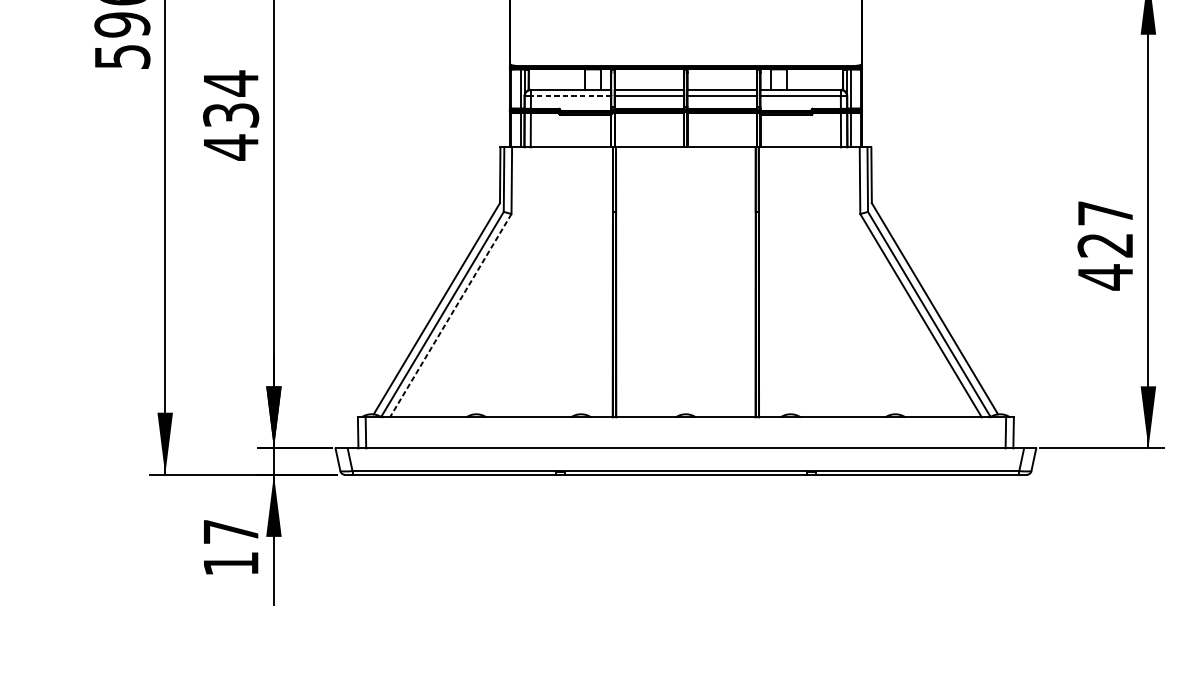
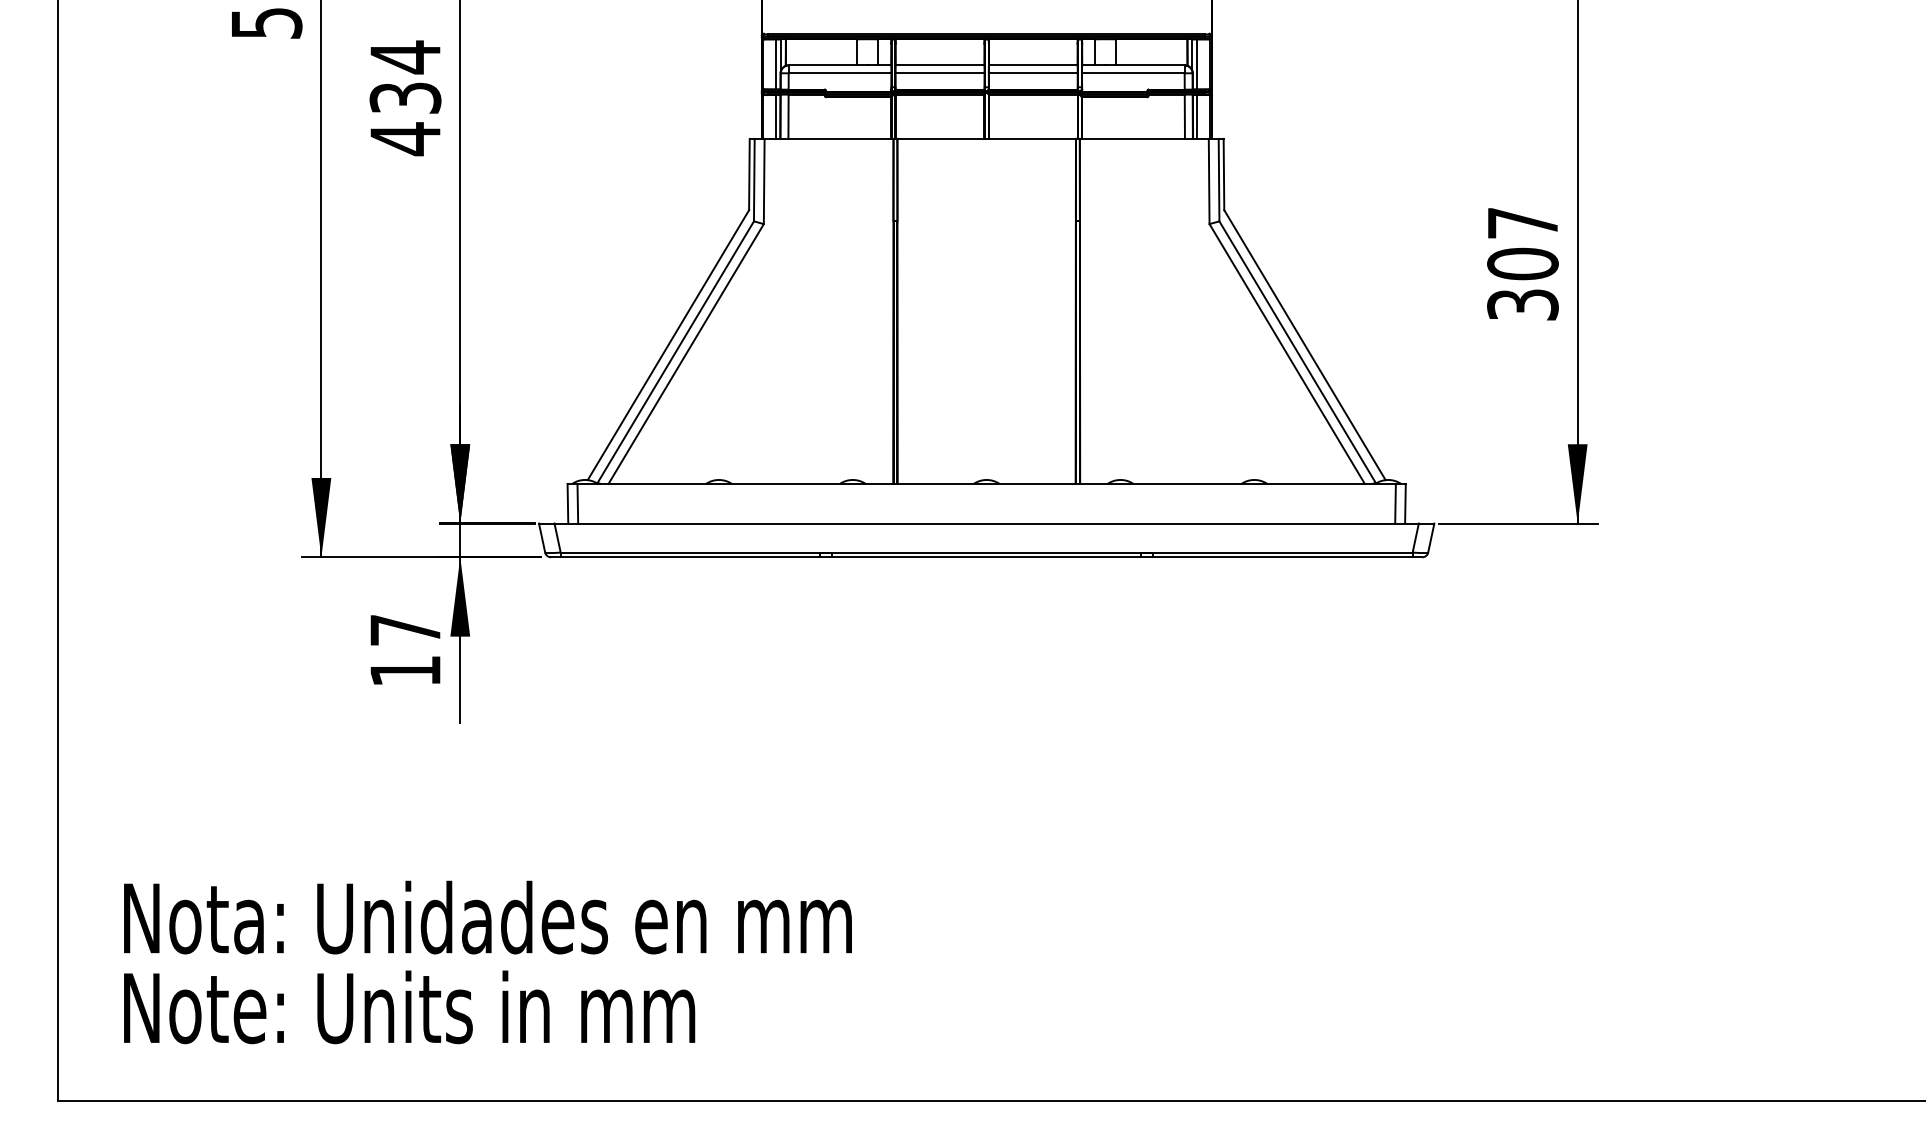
line: (570, 96) -> (839, 73), dashed -> solid
text: (1105, 261) -> (1522, 284), 427 -> 307
line: (450, 316) -> (685, 354), dashed -> solid

